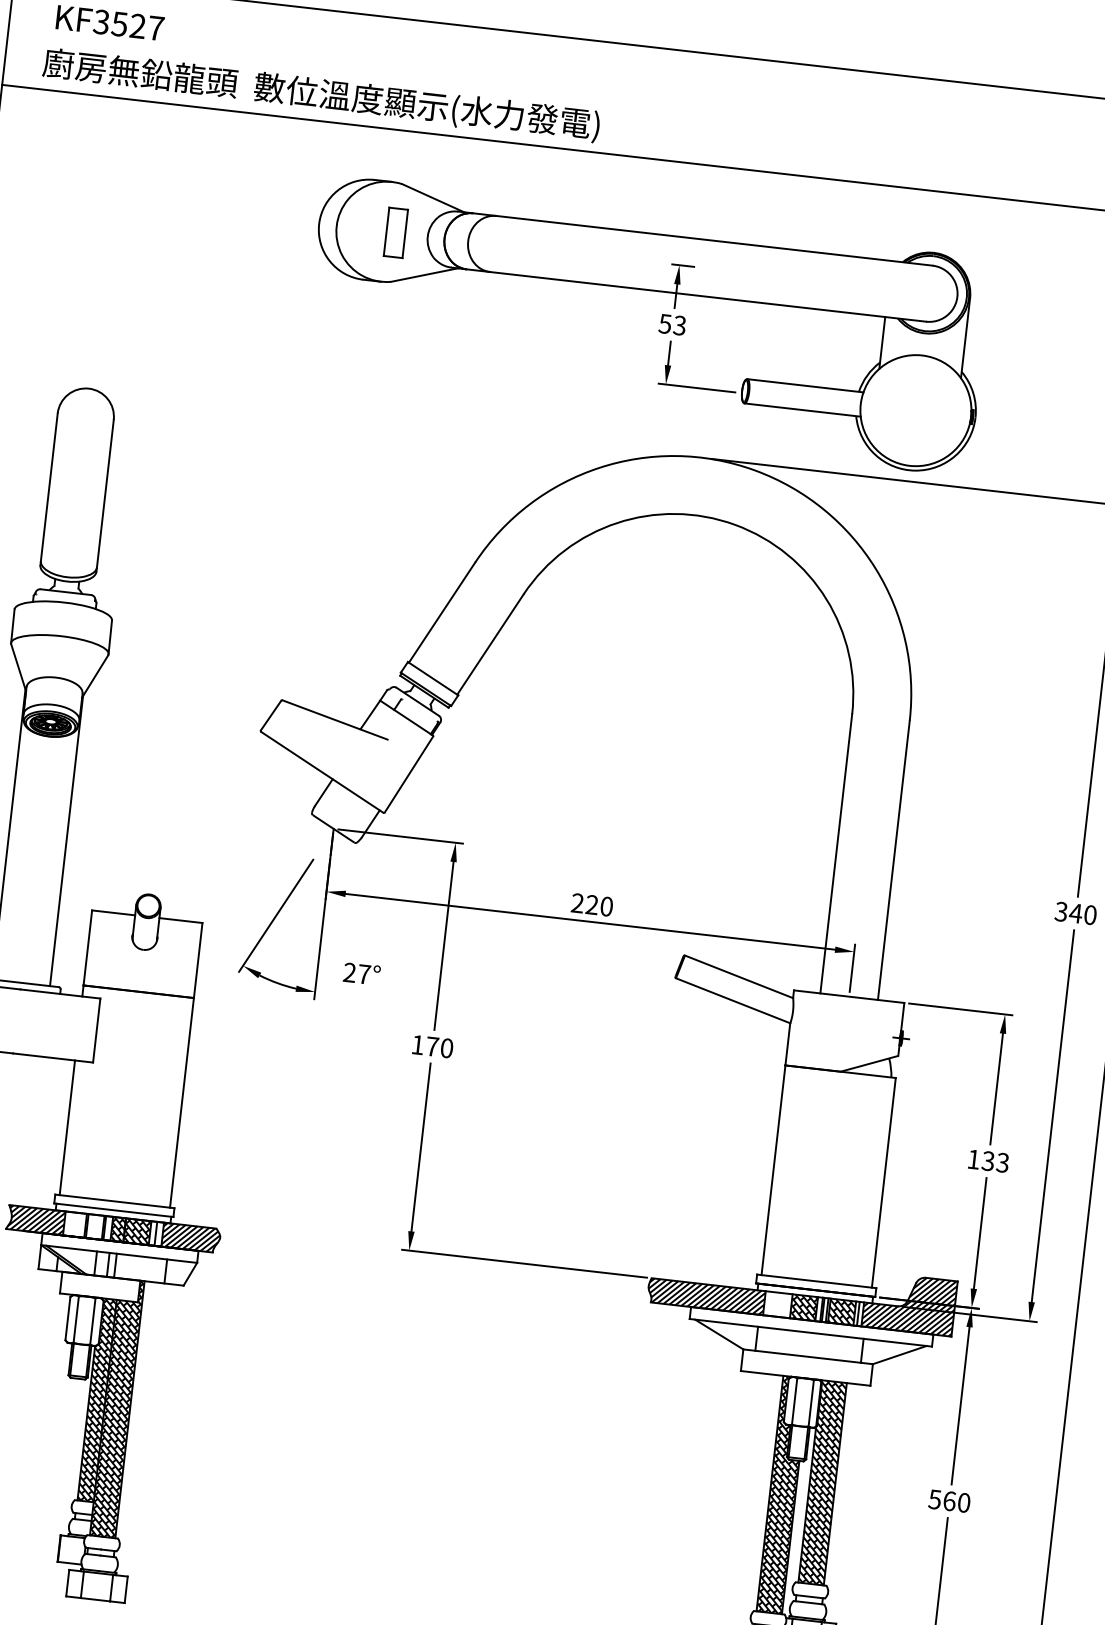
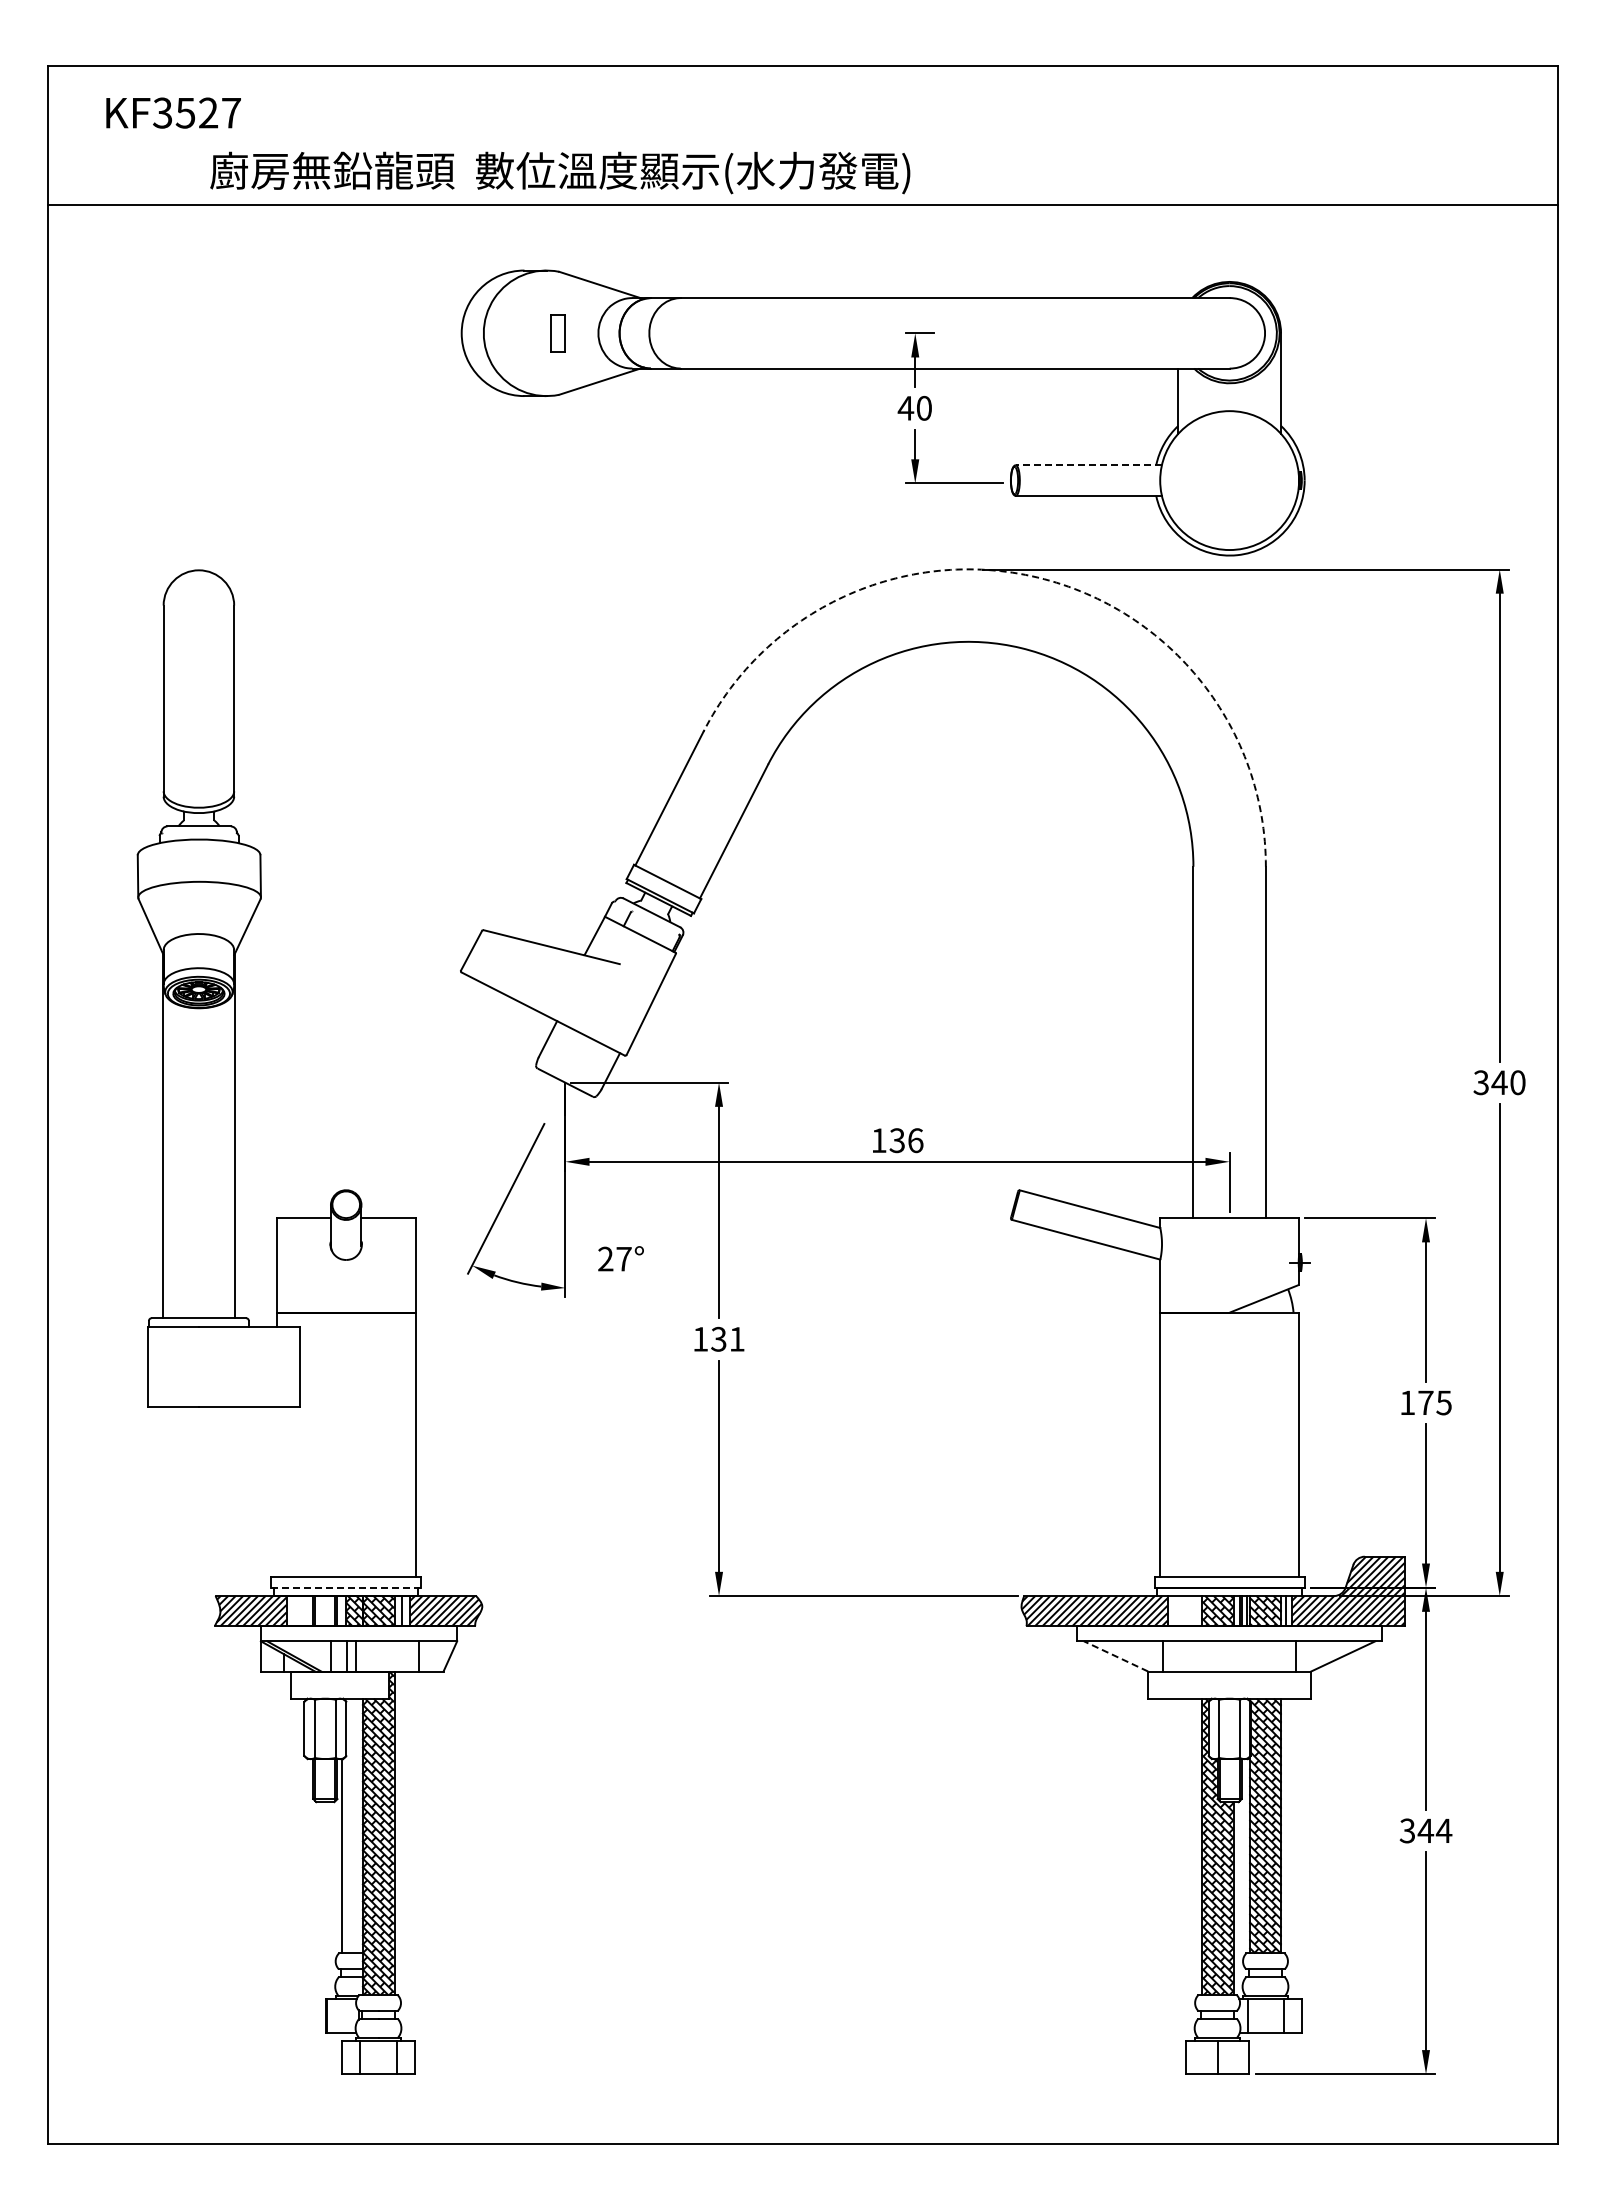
text: (321, 95) -> (560, 172), moved
part: (396, 233) -> (558, 333), size x0.6
text: (672, 324) -> (914, 408), 53 -> 40
line: (805, 385) -> (1088, 465), solid -> dashed
arc: (754, 470) -> (1037, 577), solid -> dashed
text: (592, 904) -> (897, 1140), 220 -> 136
text: (439, 1046) -> (727, 1338), 170 -> 131
line: (67, 1127) -> (276, 1491), removed
text: (995, 1161) -> (1434, 1402), 133 -> 175
line: (113, 1210) -> (345, 1587), solid -> dashed
line: (718, 1334) -> (1115, 1656), solid -> dashed
hatch: (97, 1399) -> (352, 1825), removed
text: (950, 1500) -> (1426, 1830), 560 -> 344

